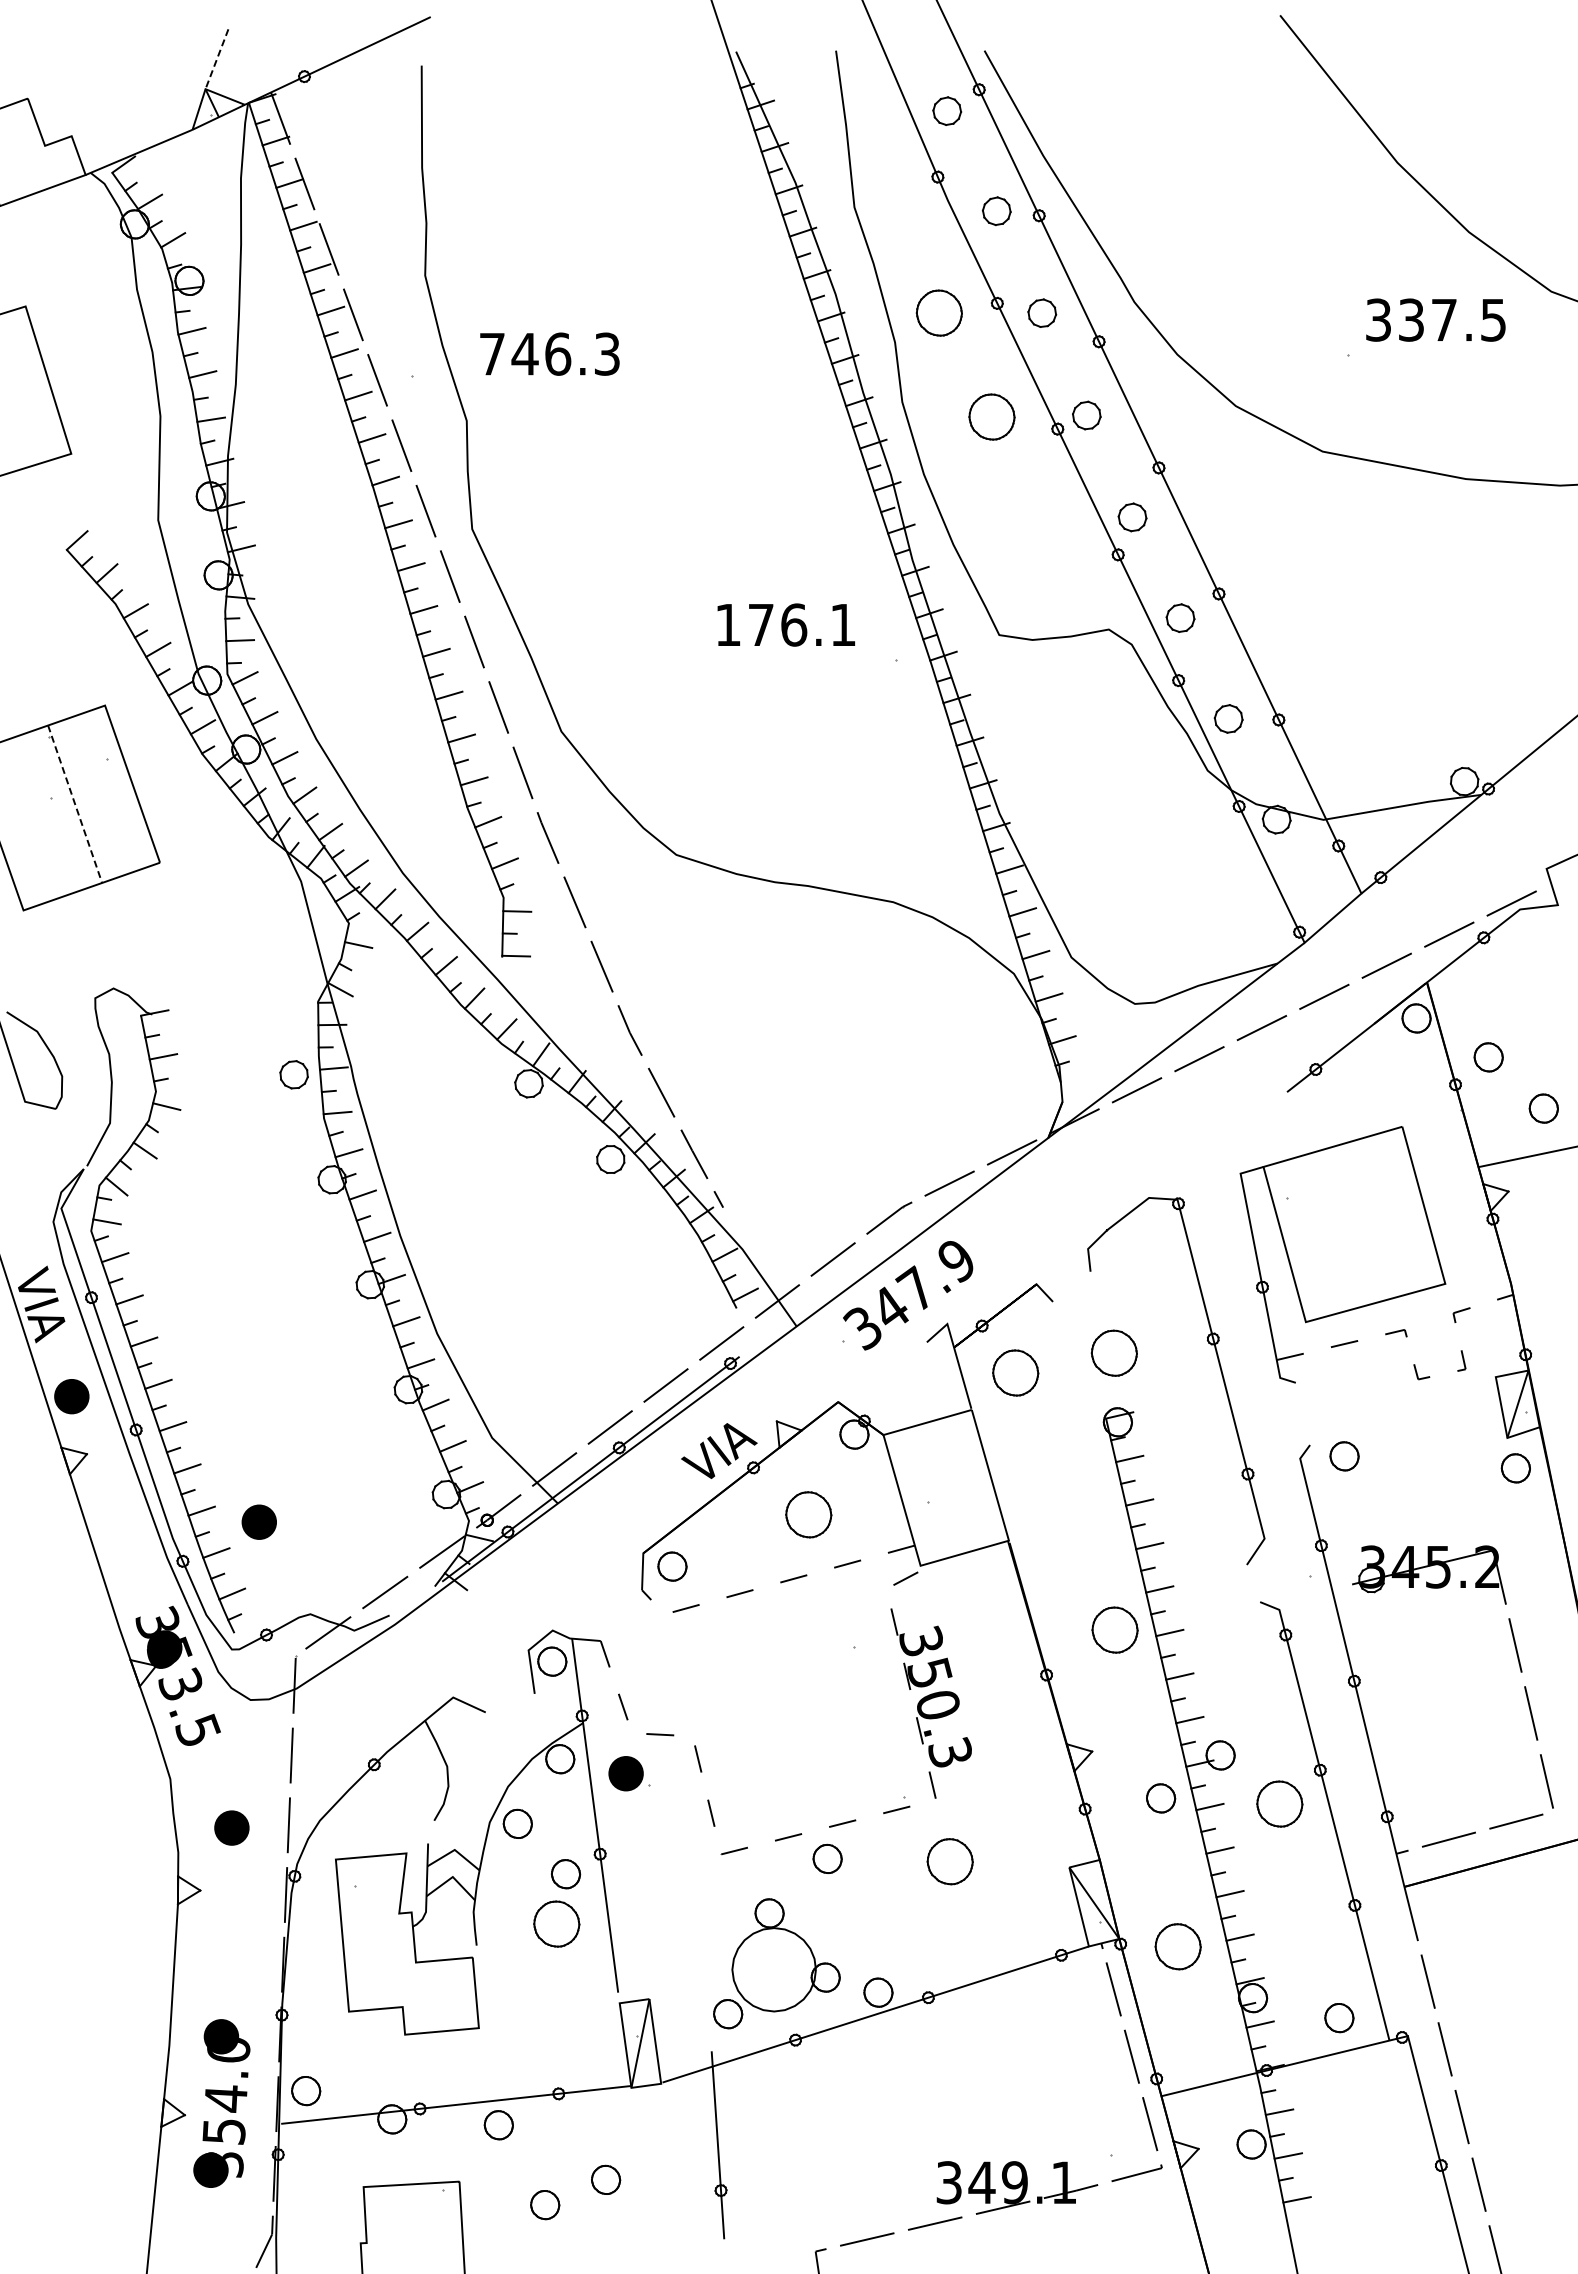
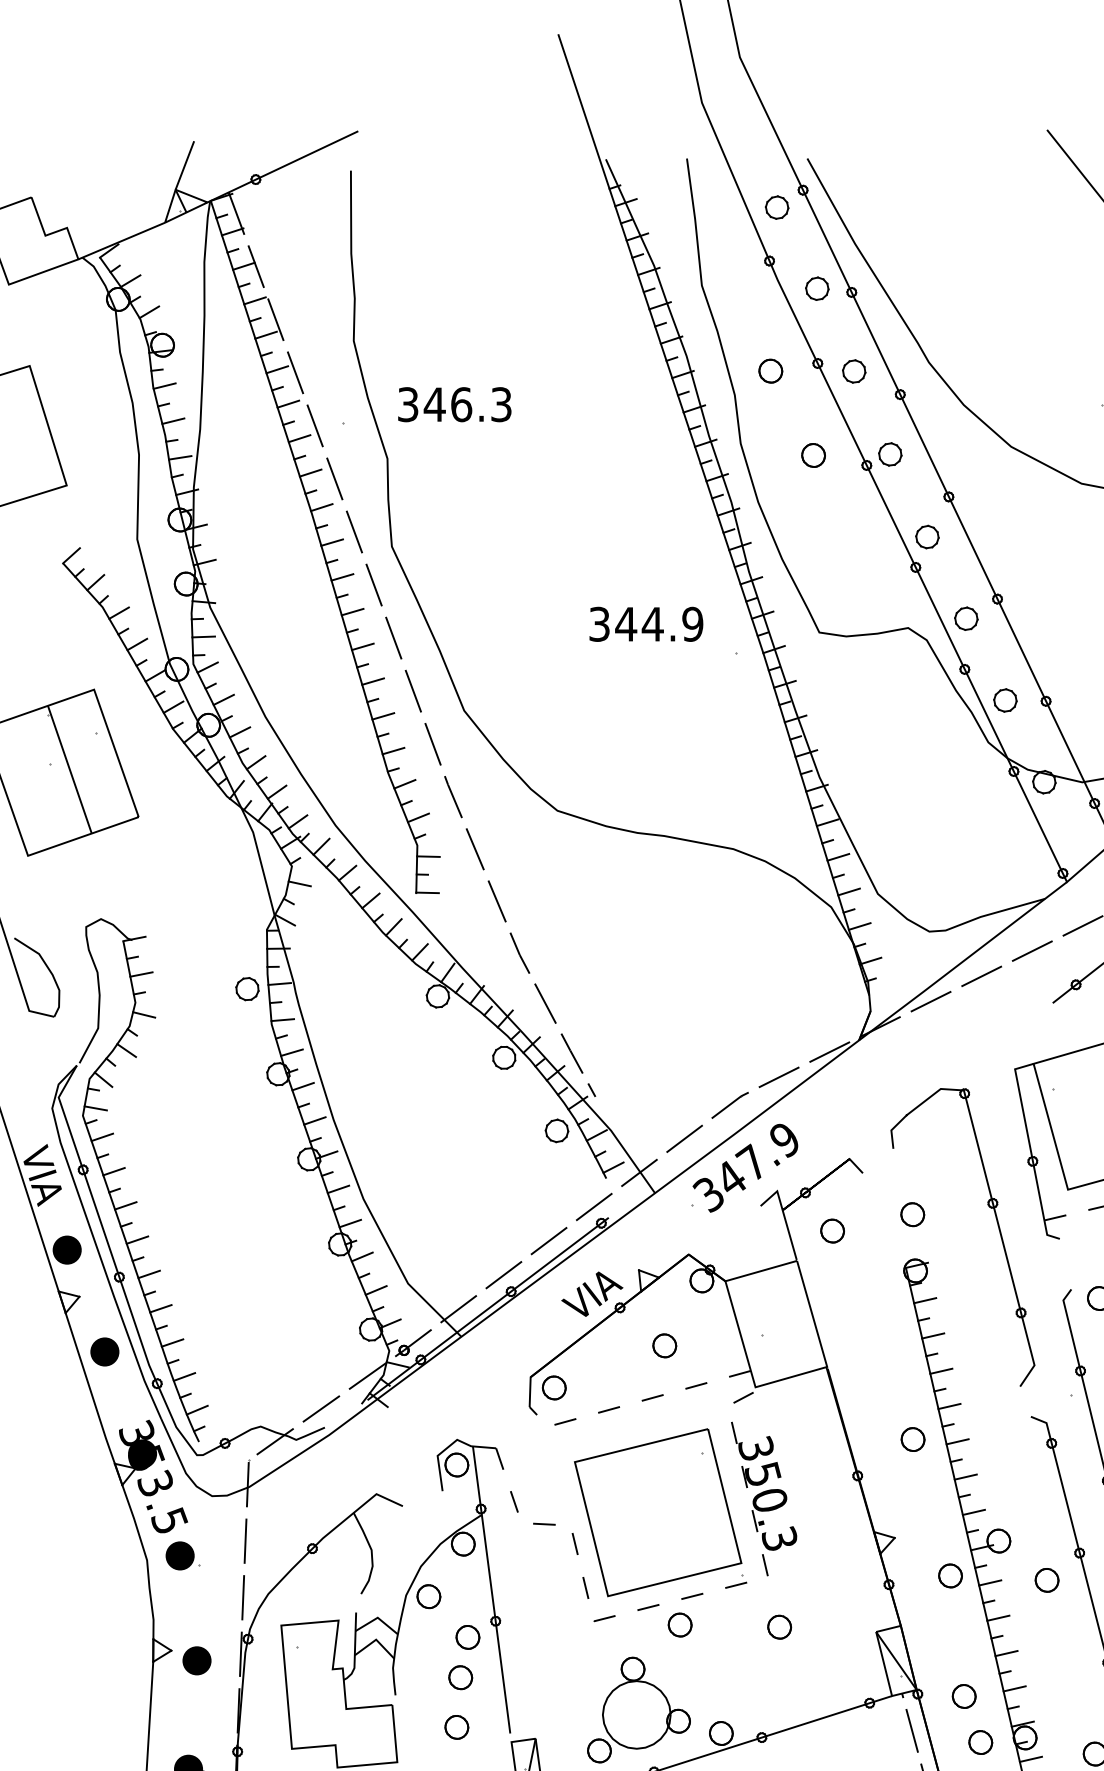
line: (216, 59) -> (184, 165), dashed -> solid
part: (939, 312) -> (770, 370), size x0.62
text: (492, 353) -> (408, 404), 746.3 -> 346.3
part: (992, 416) -> (813, 455), size x0.62
text: (786, 624) -> (646, 623), 176.1 -> 344.9
line: (75, 804) -> (70, 769), dashed -> solid
part: (675, 1249) -> (556, 1130), added
part: (1114, 1352) -> (912, 1214), size x0.62
part: (1015, 1373) -> (832, 1231), size x0.62
part: (808, 1514) -> (664, 1345), size x0.62
part: (258, 1521) -> (104, 1351), moved
part: (1114, 1630) -> (912, 1439), size x0.62
part: (800, 1720) -> (658, 1512), added
part: (629, 1773) -> (182, 1555), moved
part: (1280, 1803) -> (1047, 1580), size x0.62
part: (231, 1827) -> (196, 1660), moved
part: (950, 1861) -> (779, 1627), size x0.62
part: (557, 1923) -> (461, 1677), size x0.62
part: (1177, 1947) -> (963, 1696), size x0.62
part: (552, 1985) -> (457, 1727), added
part: (1198, 2003) -> (980, 1742), added

